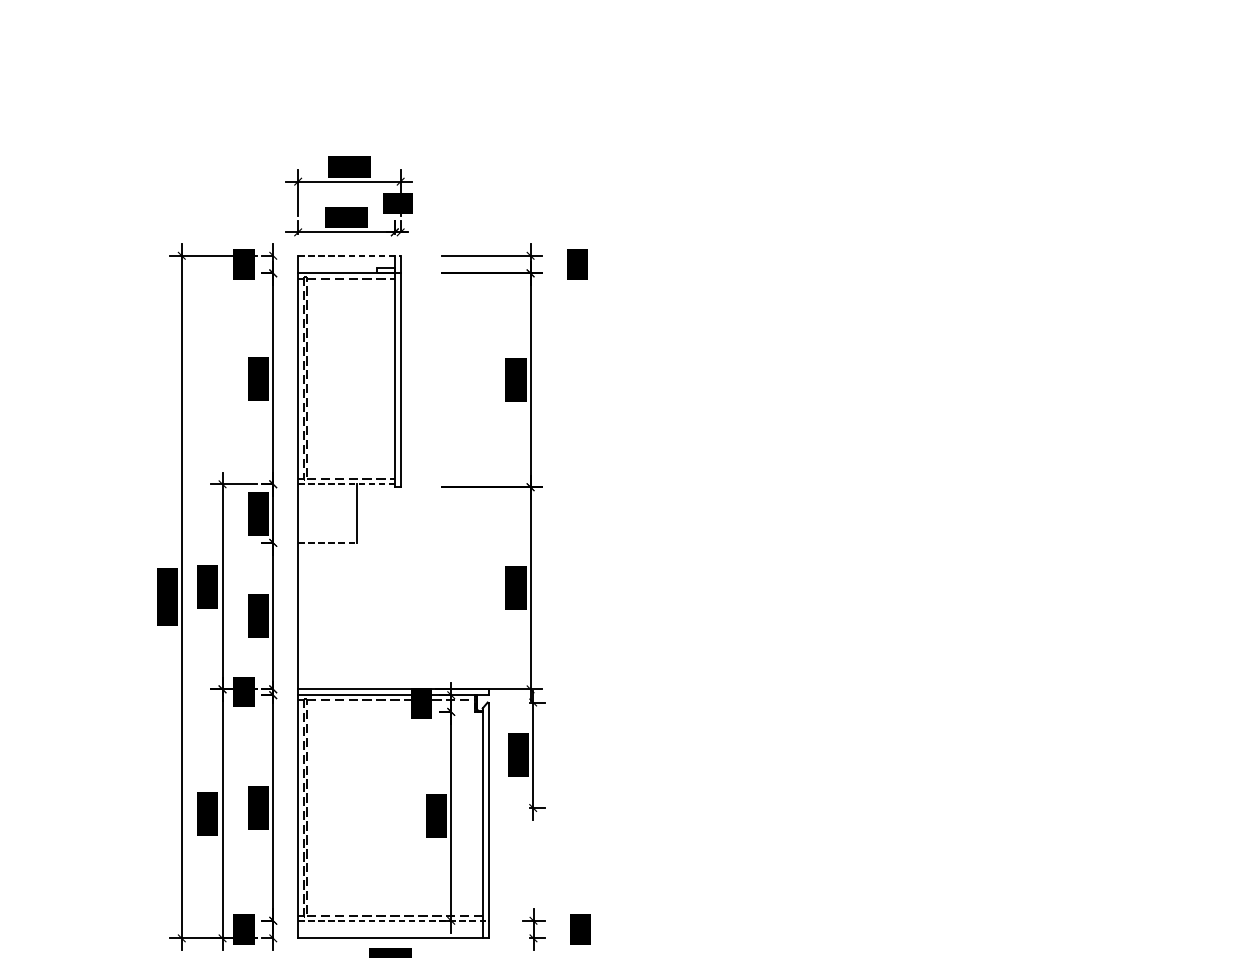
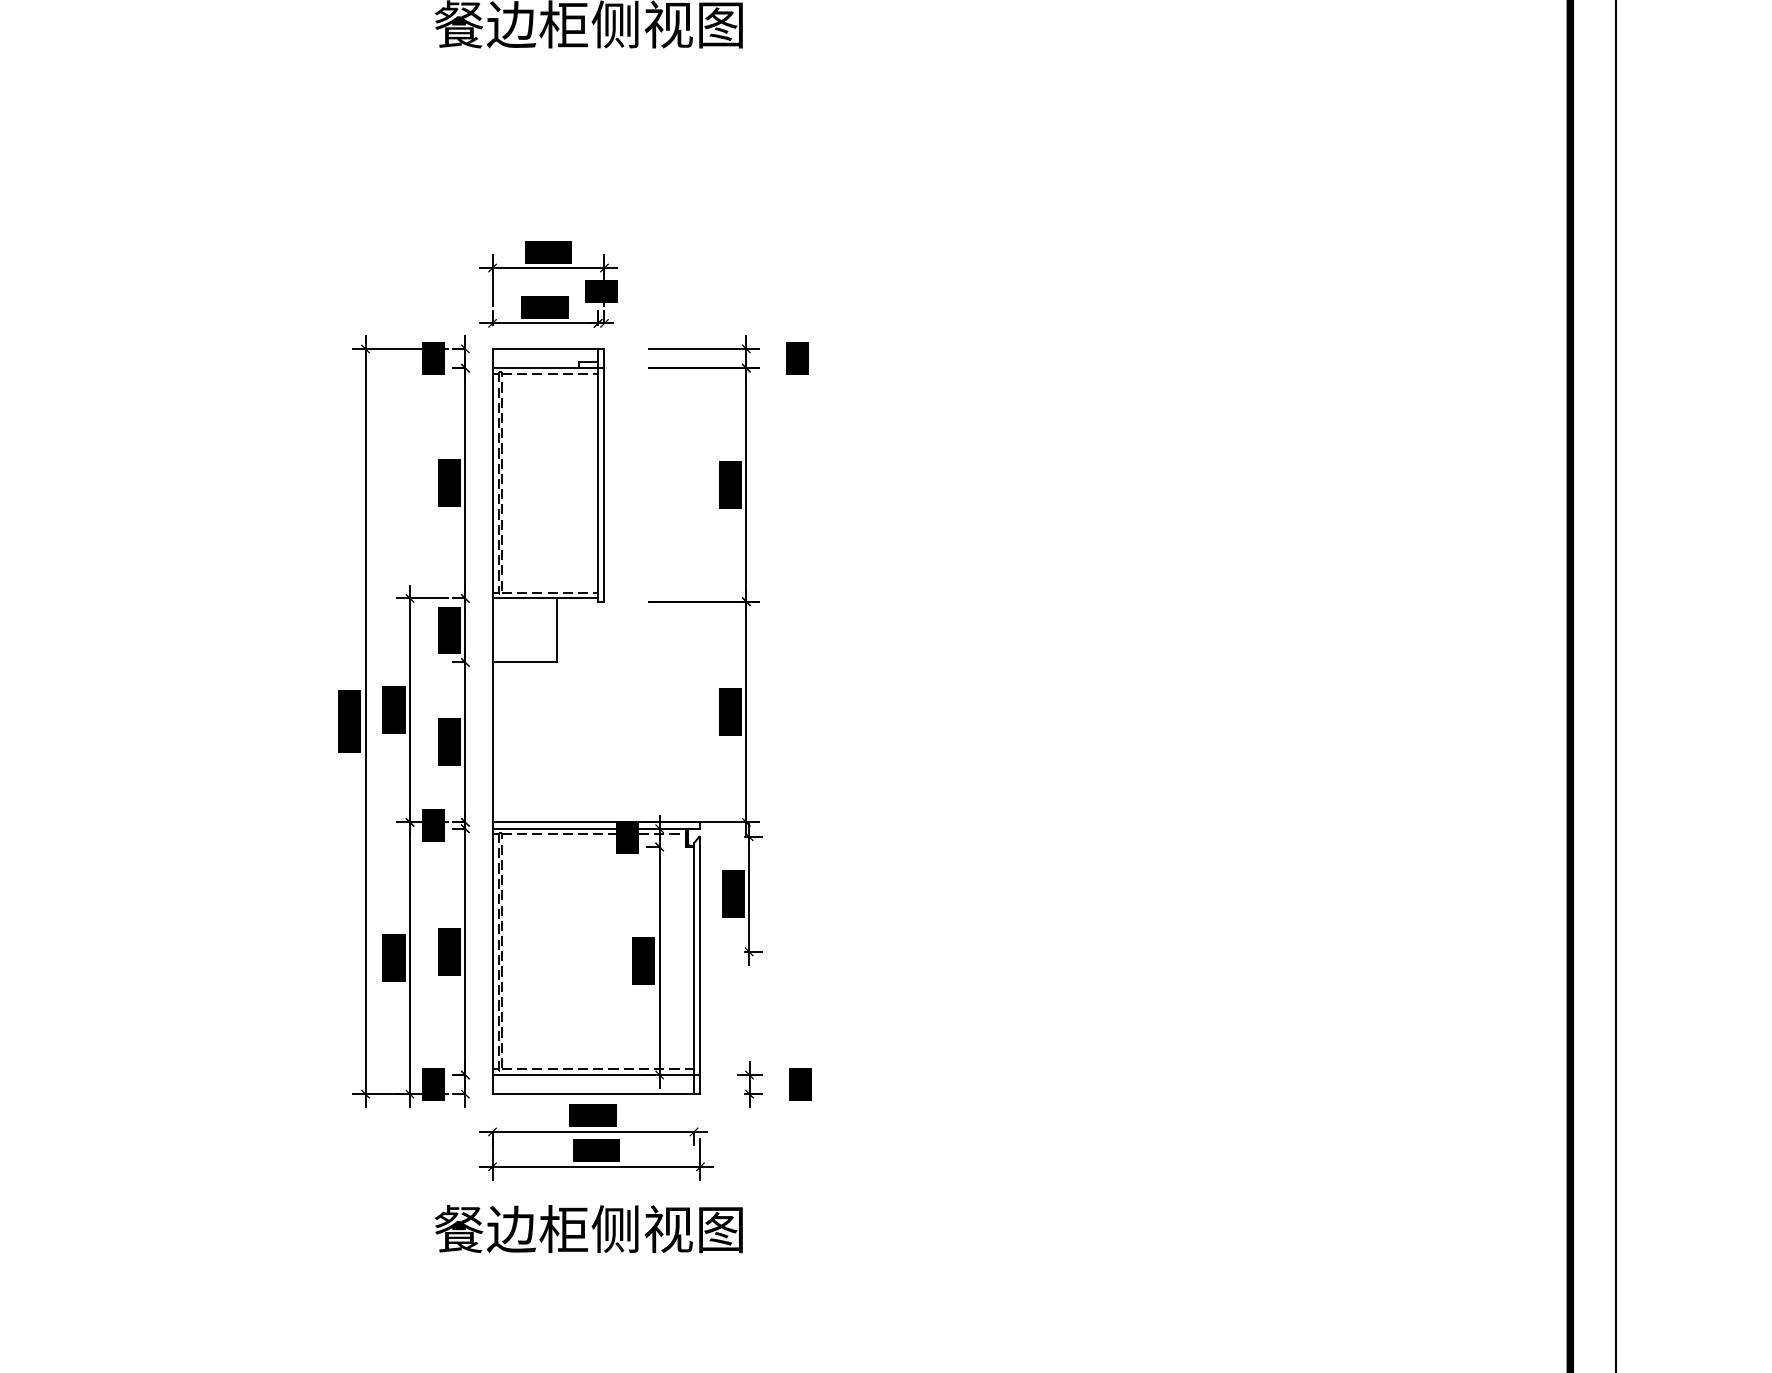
line: (349, 255) -> (548, 348), dashed -> solid
line: (346, 484) -> (545, 598), dashed -> solid
line: (327, 542) -> (524, 662), dashed -> solid
line: (393, 921) -> (596, 1075), dashed -> solid

